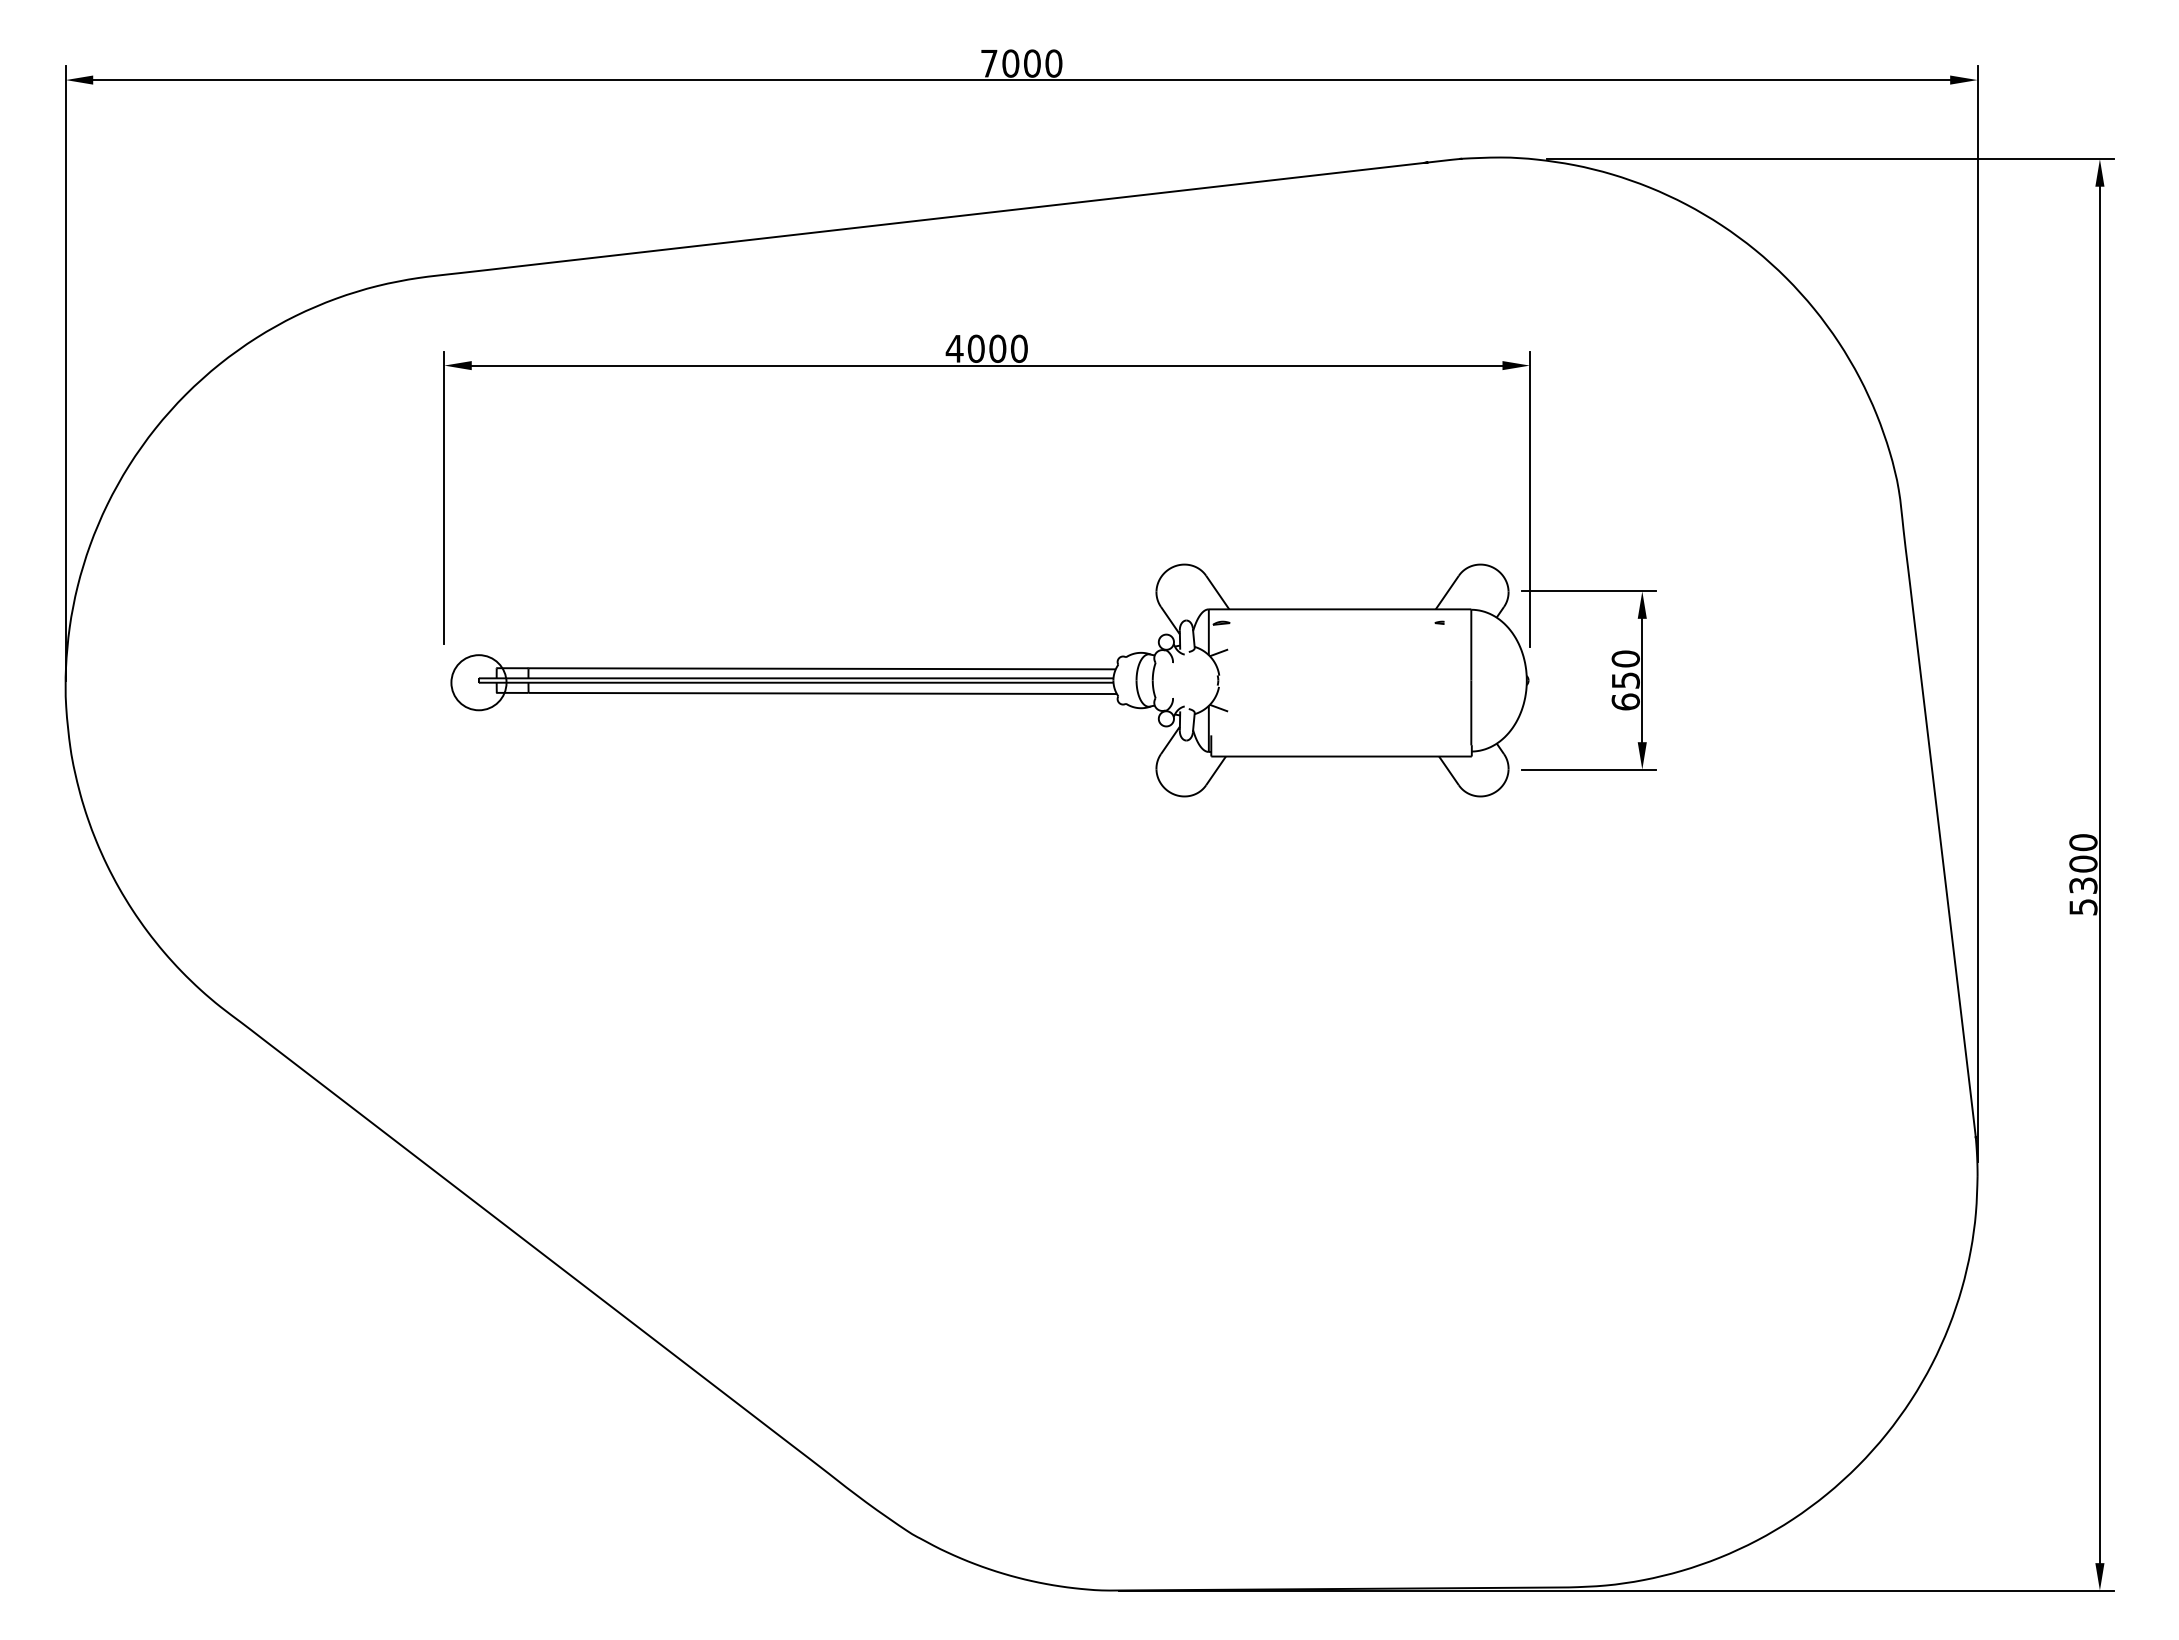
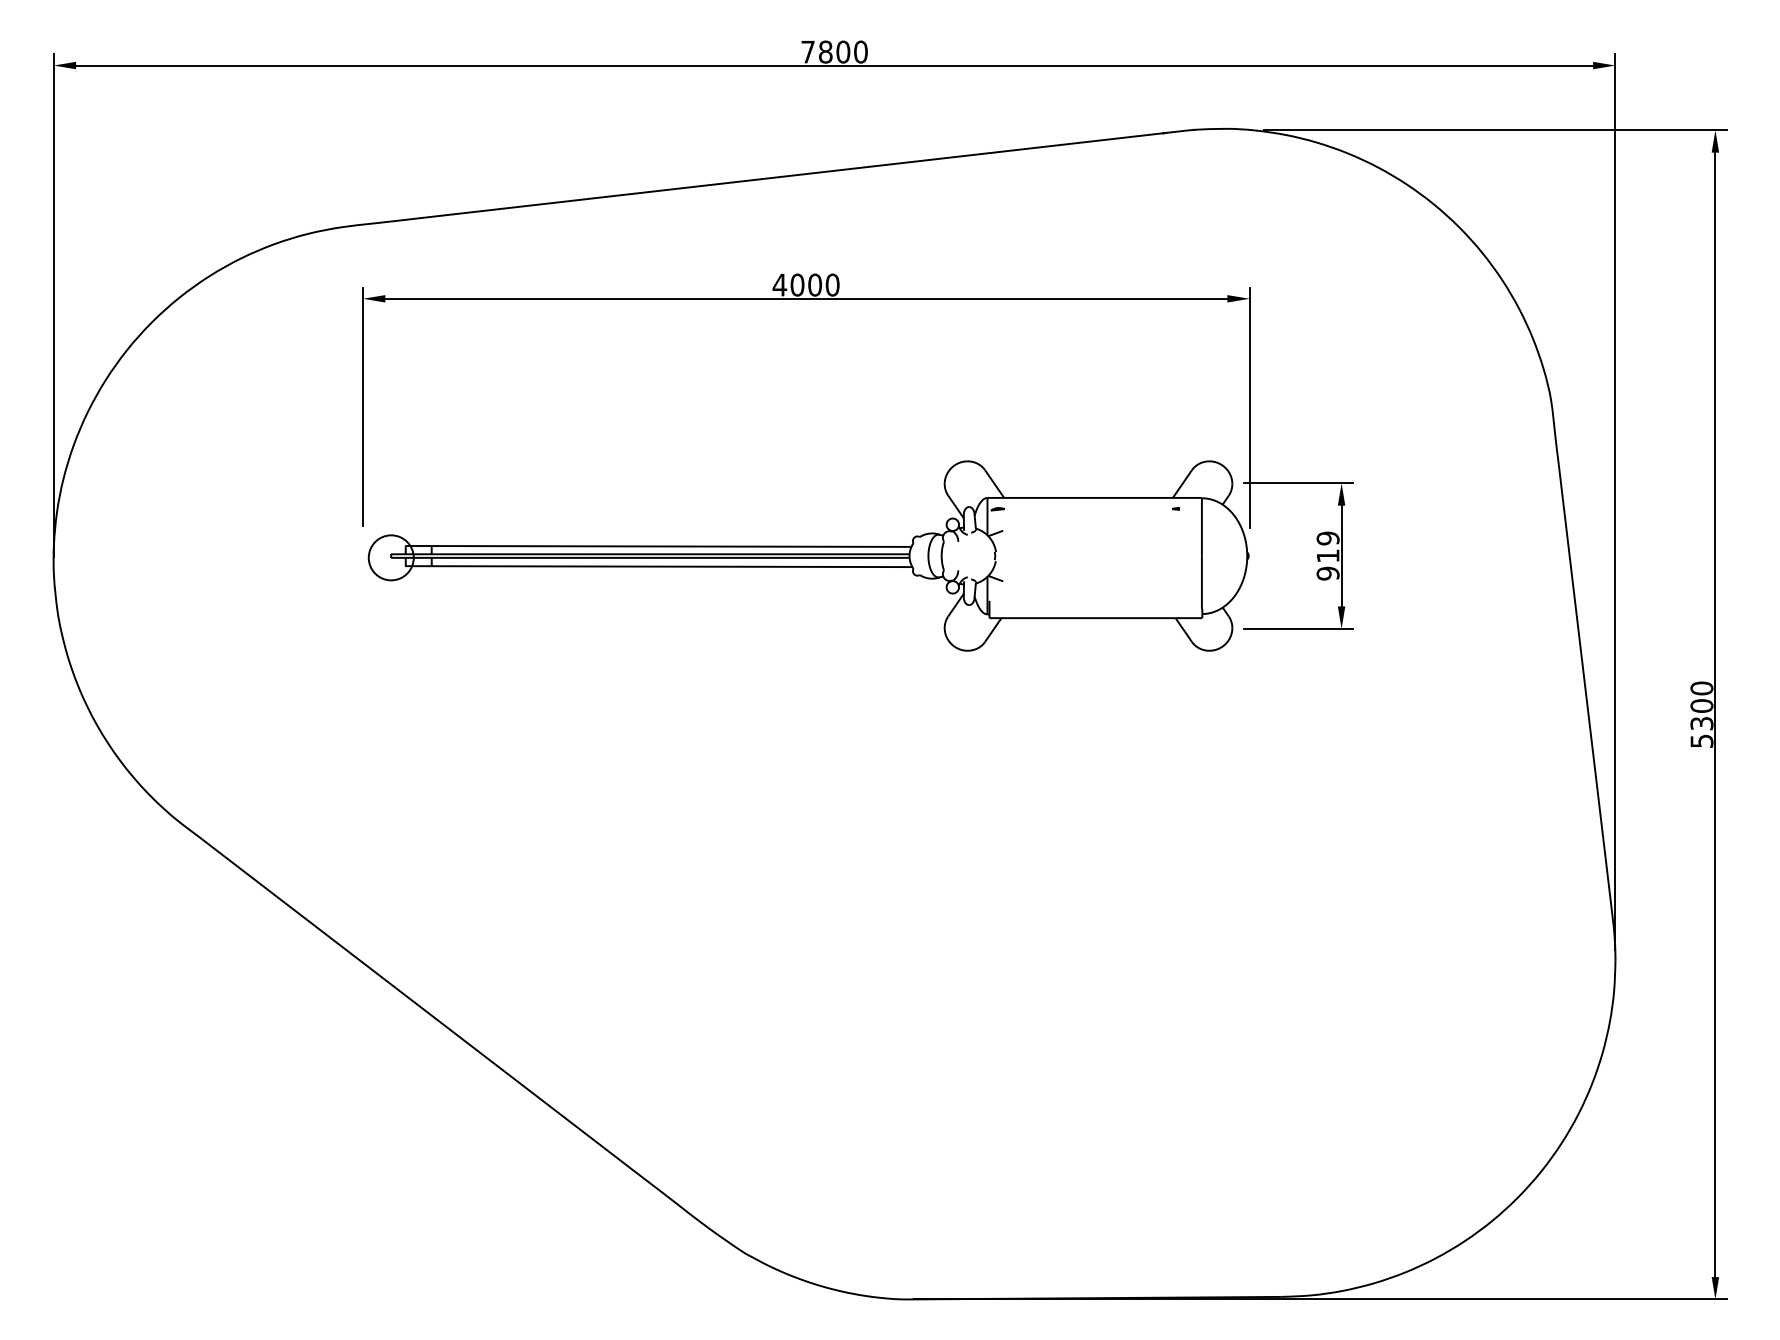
text: (1010, 63) -> (825, 52), 7000 -> 7800
text: (1625, 680) -> (1327, 556), 650^M^J -> 919^M^J

